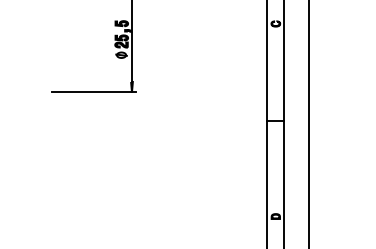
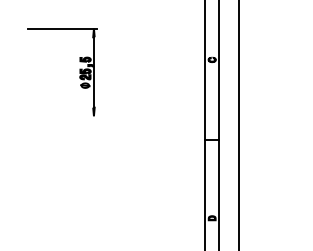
line: (93, 92) -> (62, 116), removed

